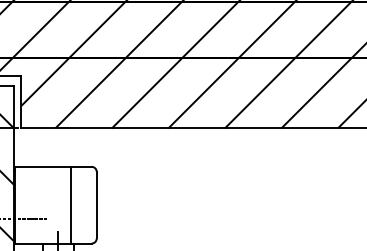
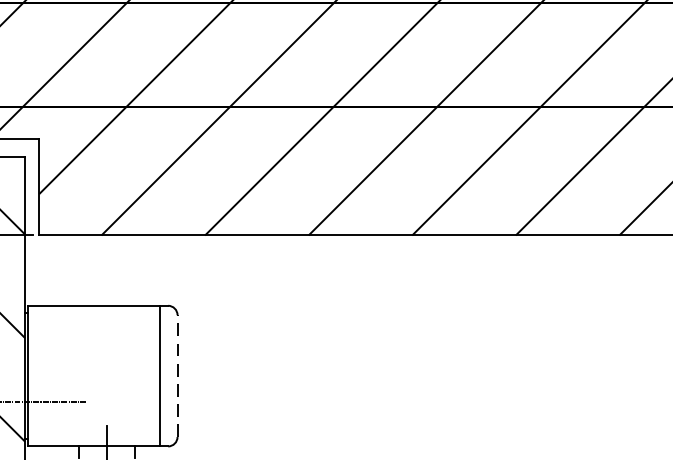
line: (71, 204) -> (160, 374), moved
line: (96, 204) -> (177, 374), solid -> dashed

